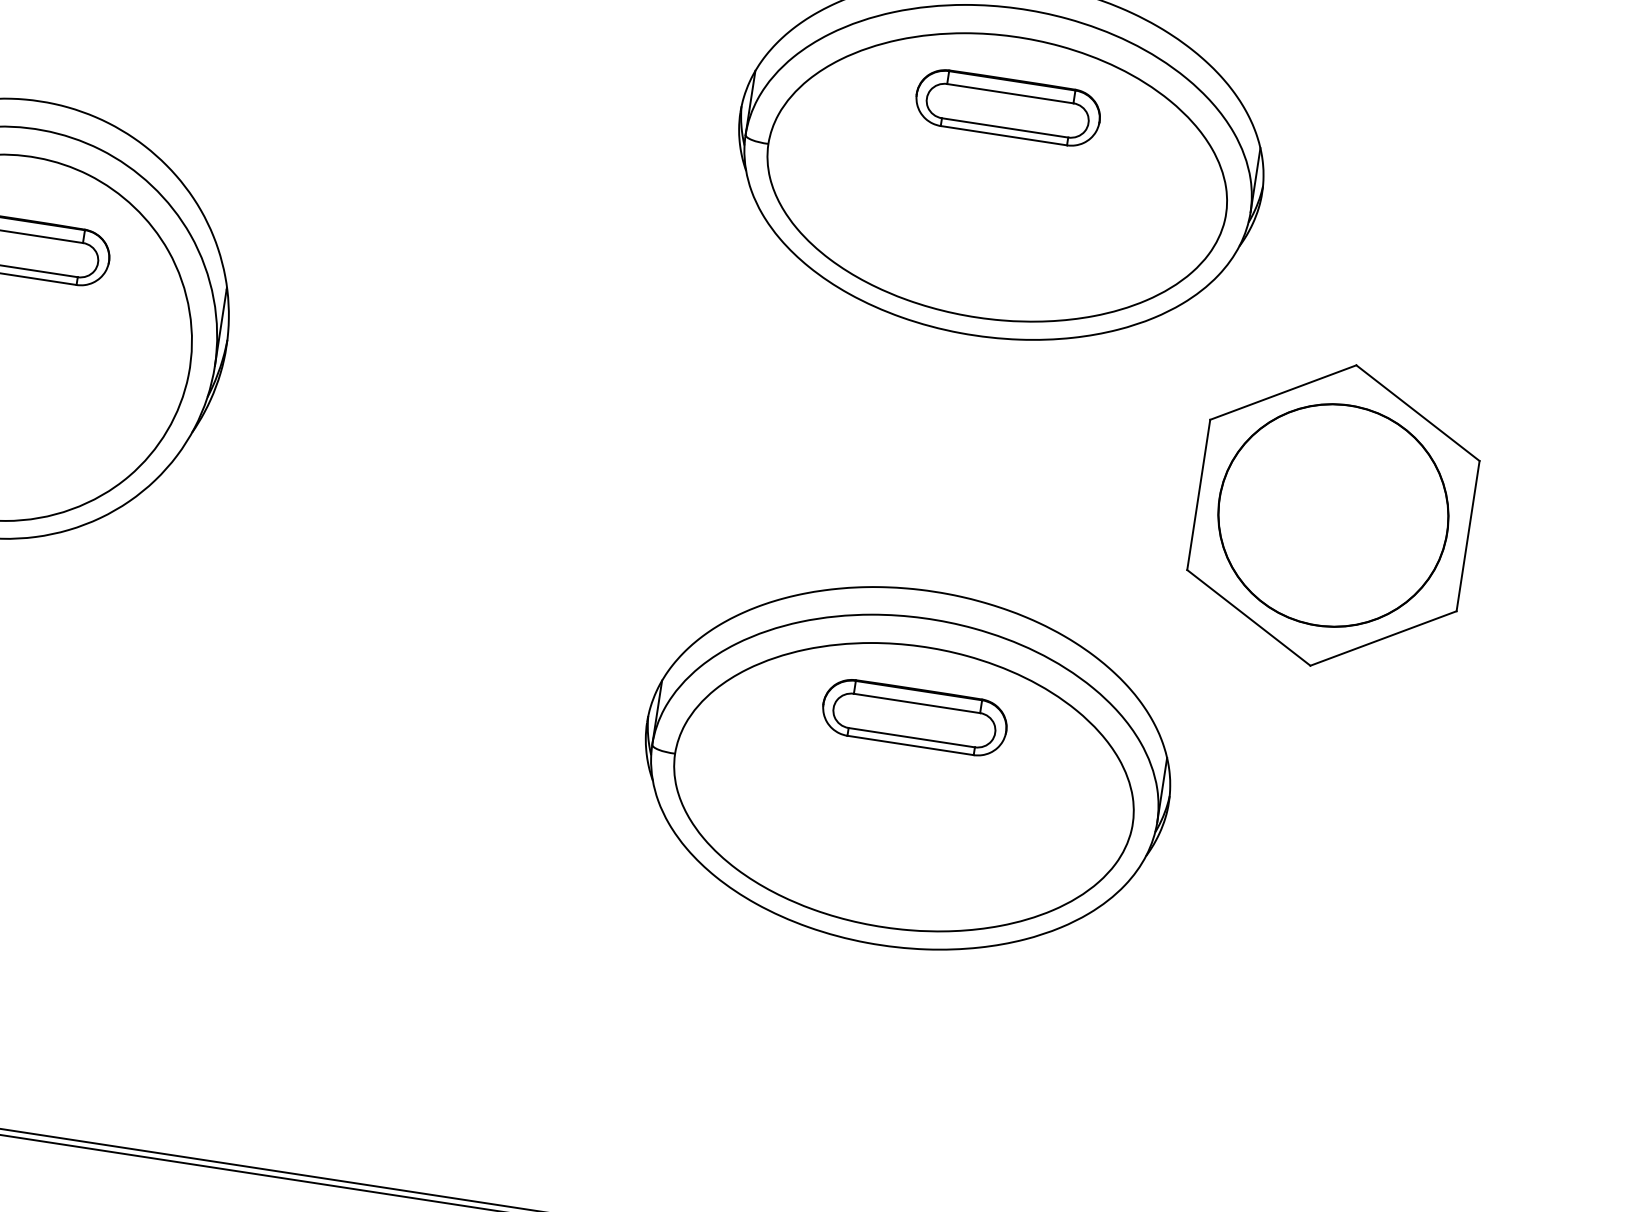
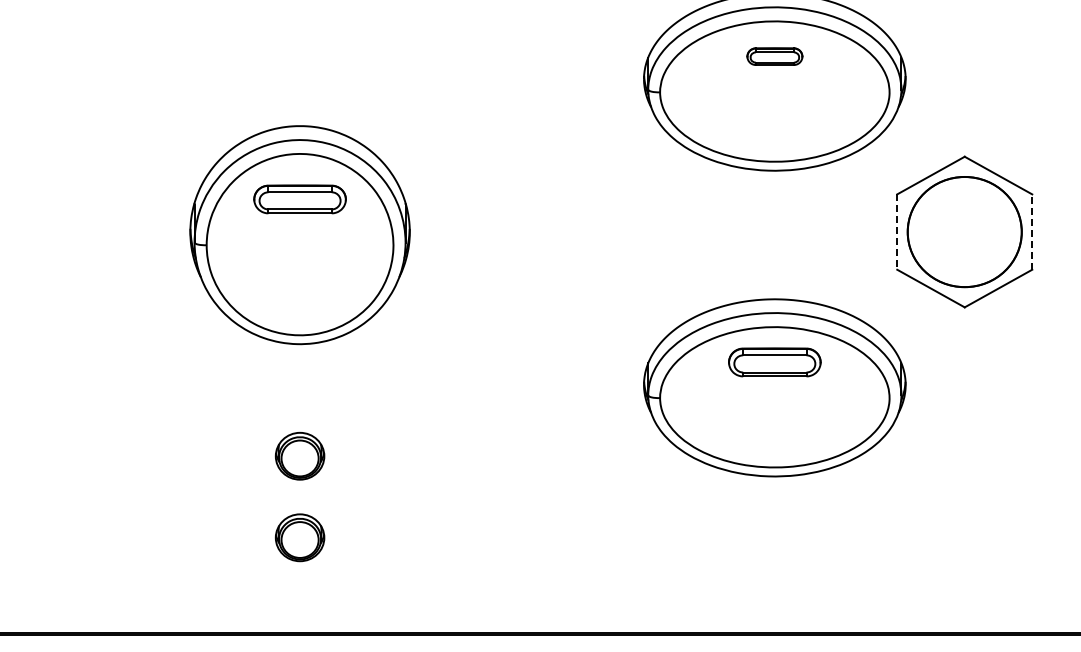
part: (1007, 107) -> (774, 56), size x0.6
line: (1199, 495) -> (897, 232), solid -> dashed
line: (1468, 537) -> (1032, 232), solid -> dashed

